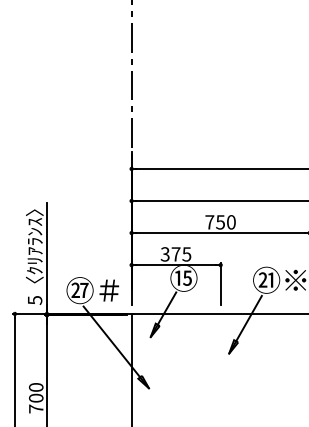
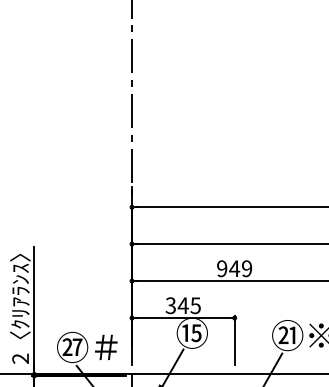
text: (220, 222) -> (234, 268), 750 -> 949
text: (175, 254) -> (182, 305), 375 -> 345
text: (34, 300) -> (20, 358), 5 -> 2

